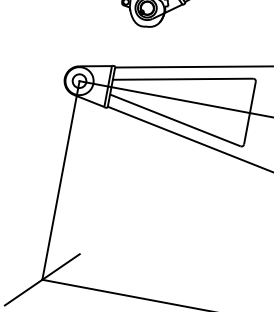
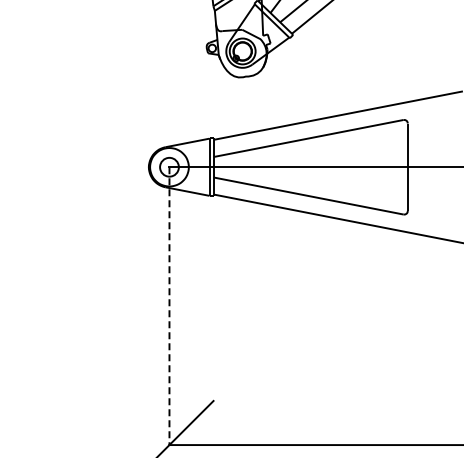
line: (60, 180) -> (169, 306), solid -> dashed

